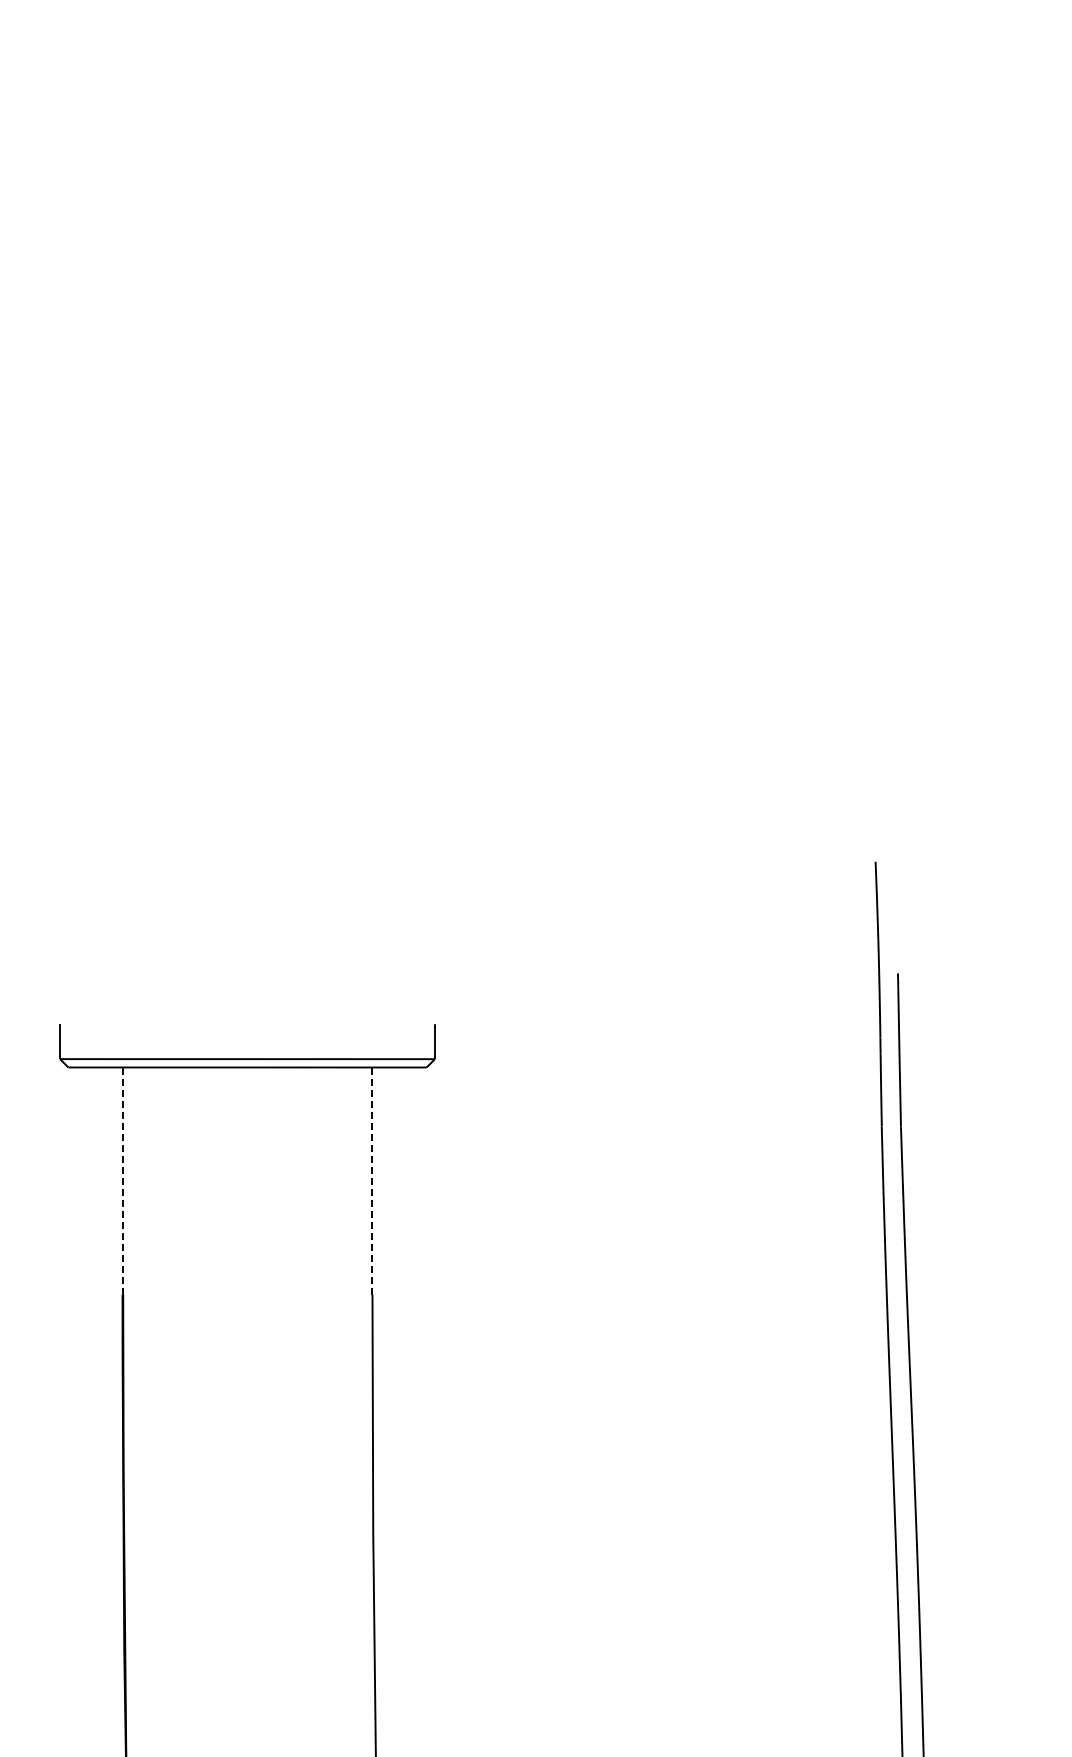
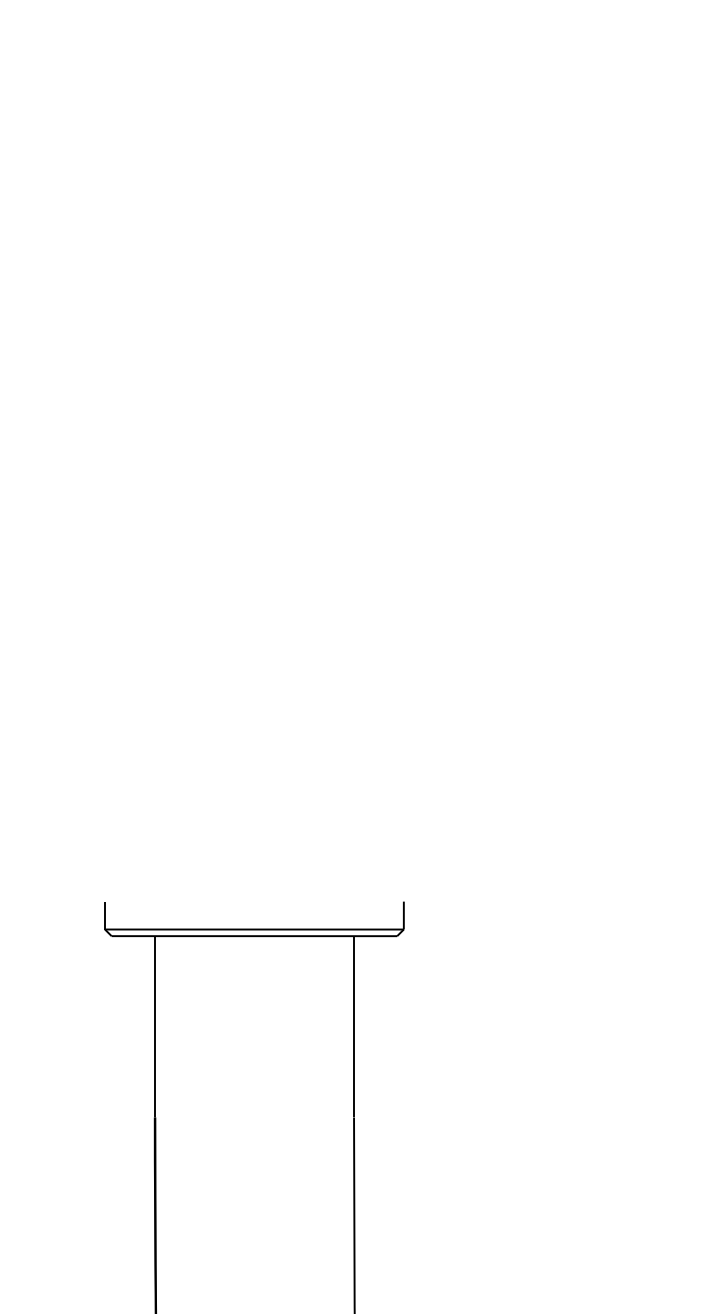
line: (122, 1181) -> (154, 1027), dashed -> solid
line: (372, 1181) -> (354, 1027), dashed -> solid

